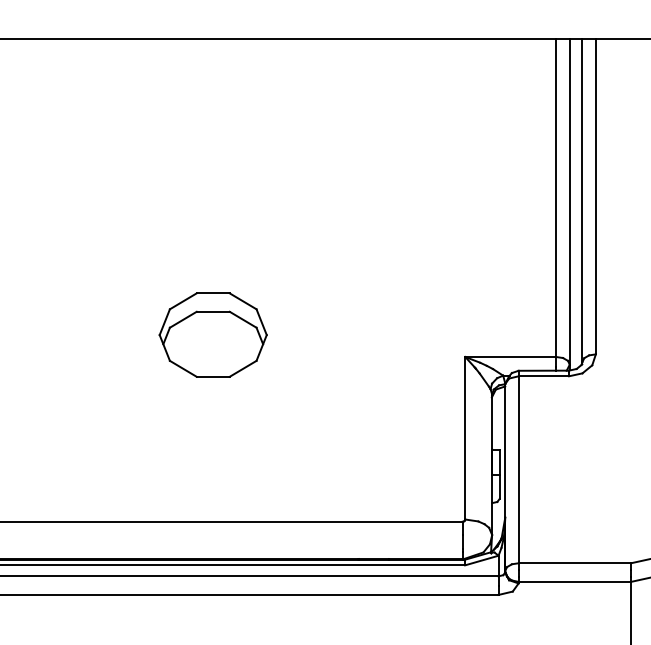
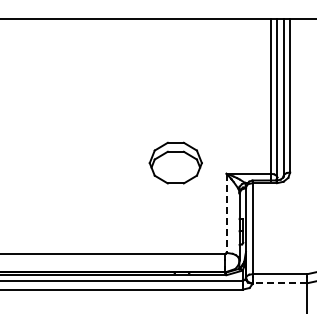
part: (212, 333) -> (175, 162), moved
line: (465, 438) -> (226, 213), solid -> dashed
line: (574, 582) -> (279, 283), solid -> dashed

